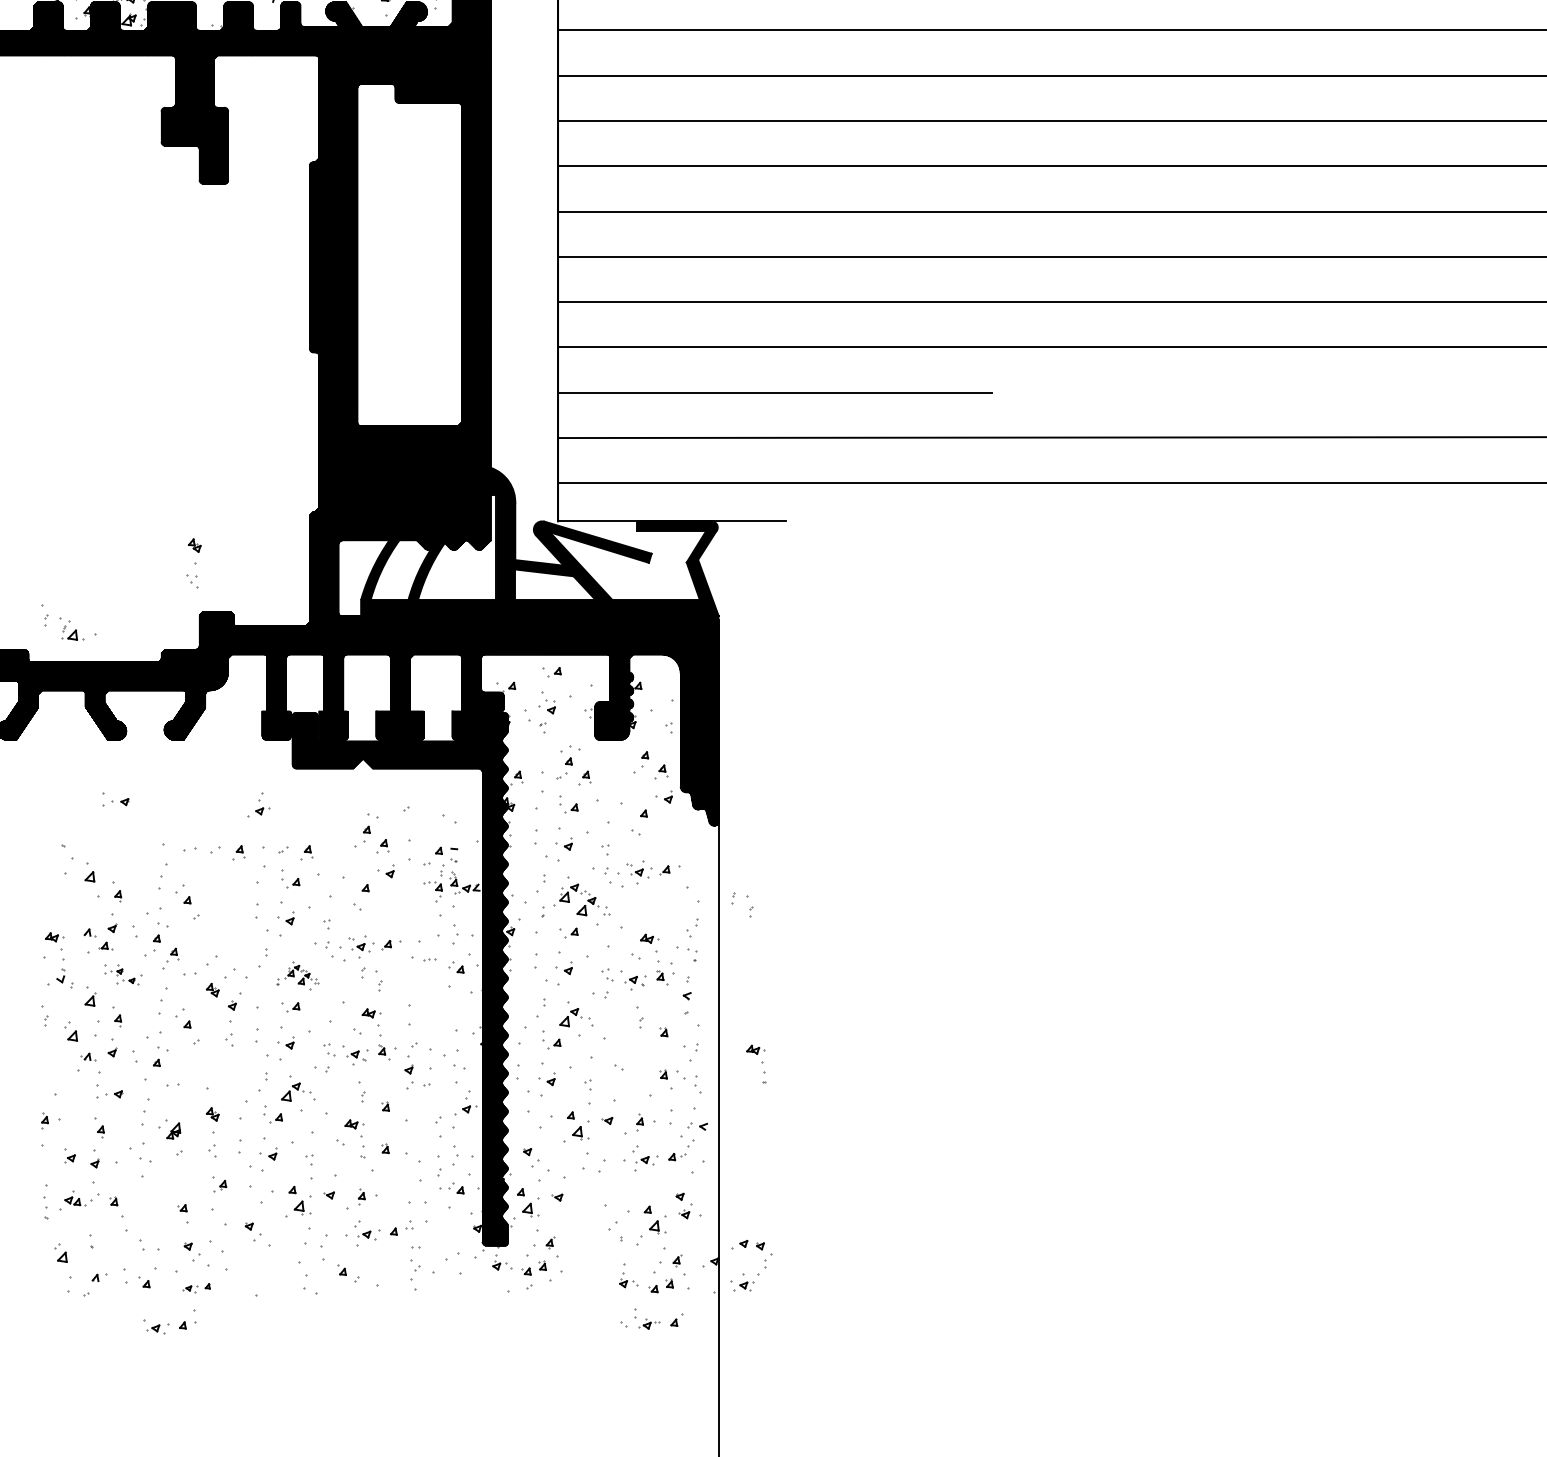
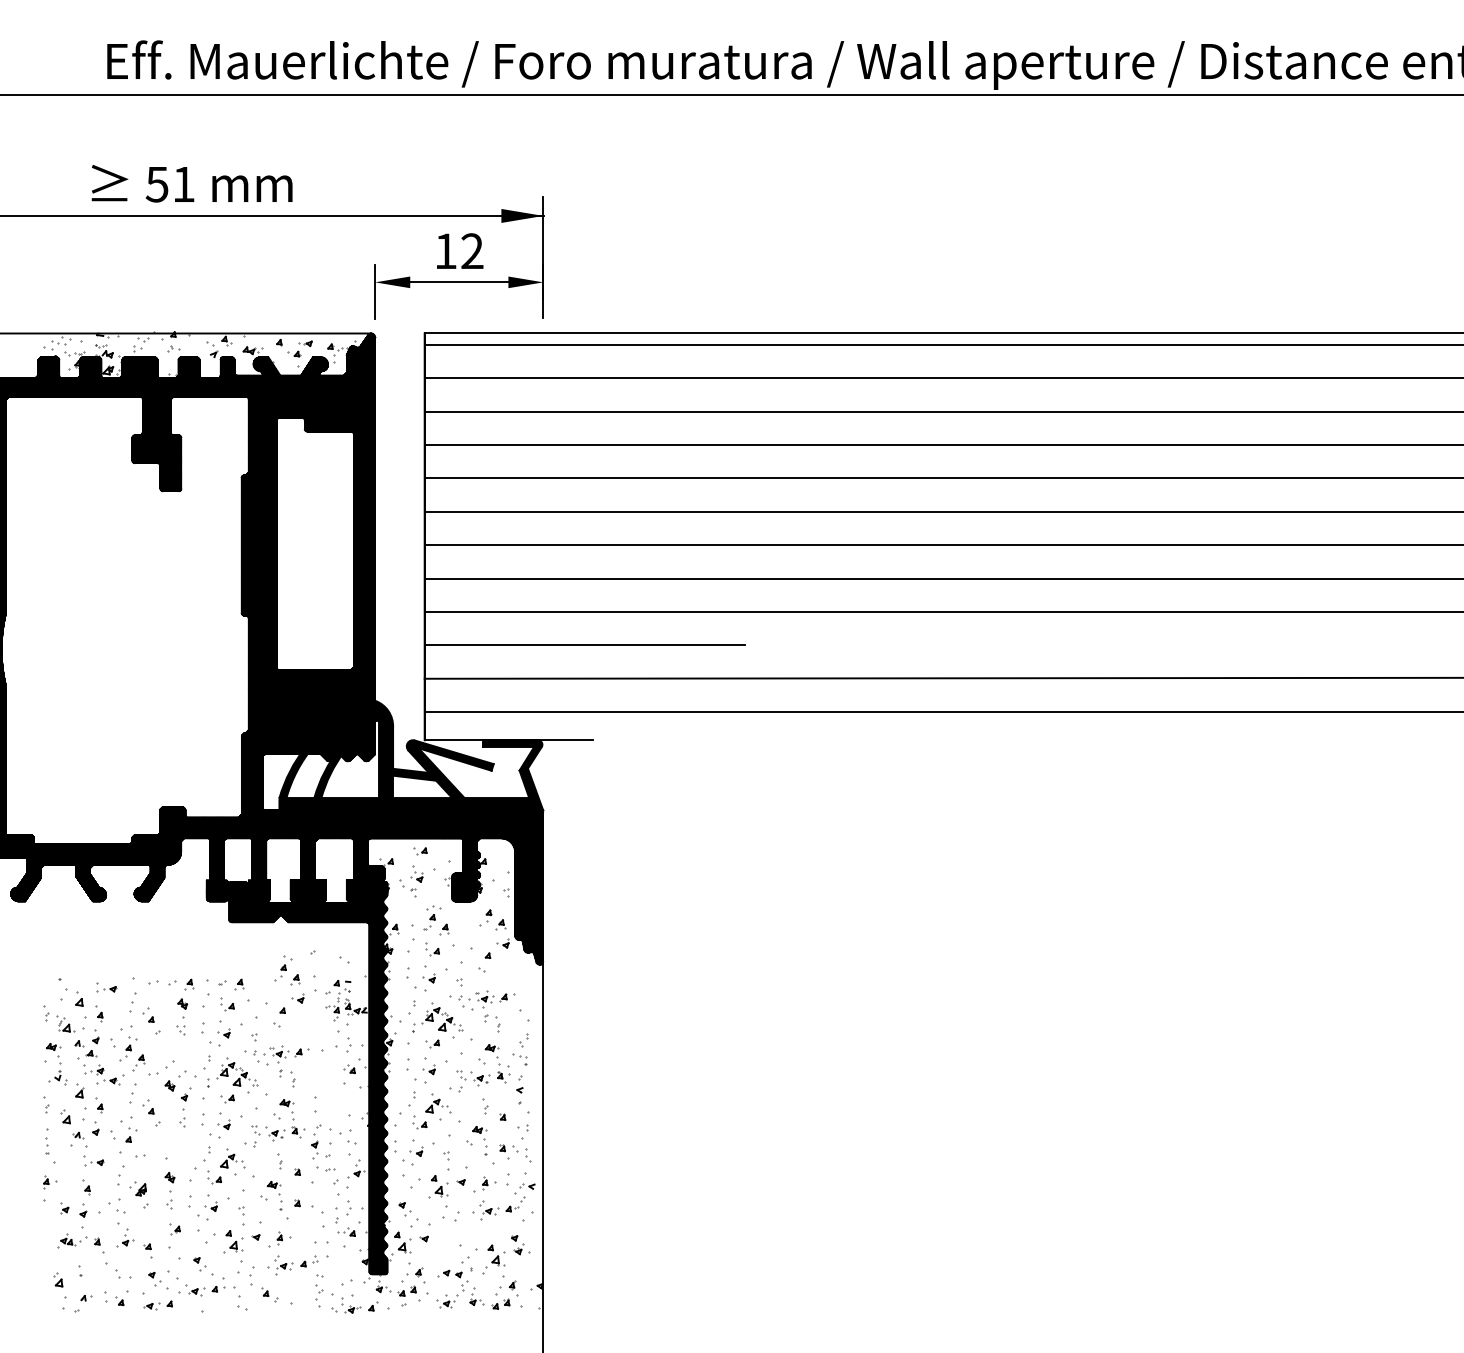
part: (194, 562) -> (182, 1016), moved
part: (68, 622) -> (63, 1018), moved
part: (115, 799) -> (106, 987), moved
part: (259, 803) -> (125, 1237), moved
part: (742, 905) -> (492, 1023), moved
part: (423, 958) -> (325, 1168), moved
part: (122, 974) -> (103, 1074), size x1.43
part: (297, 975) -> (232, 1075), size x1.67
part: (755, 1064) -> (479, 1140), moved
part: (46, 1202) -> (47, 1141), moved
part: (758, 1272) -> (457, 1294), moved
part: (195, 1287) -> (157, 1305), size x1.43
part: (651, 1319) -> (354, 1305), moved
part: (170, 1321) -> (205, 1286), moved

